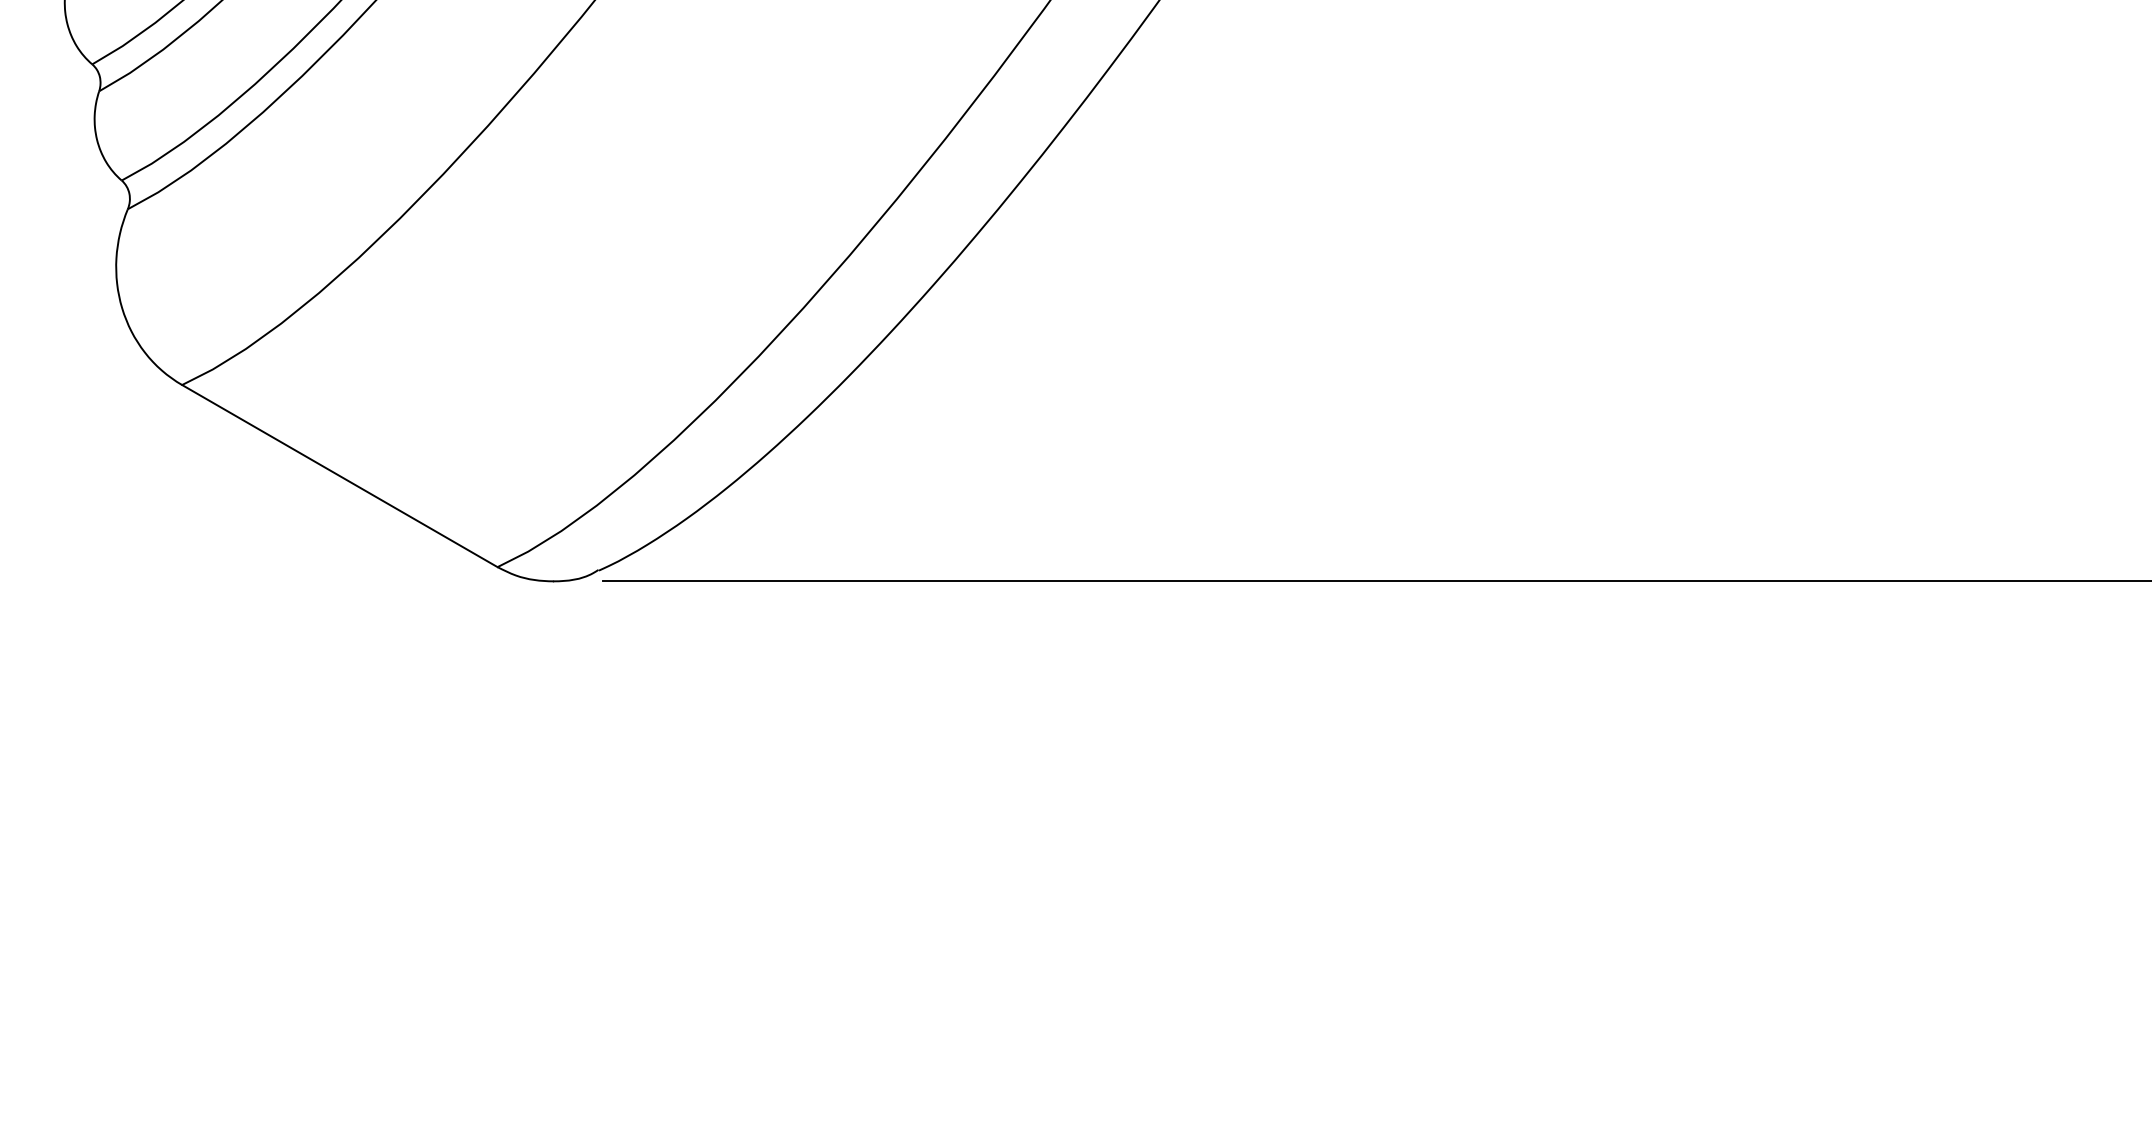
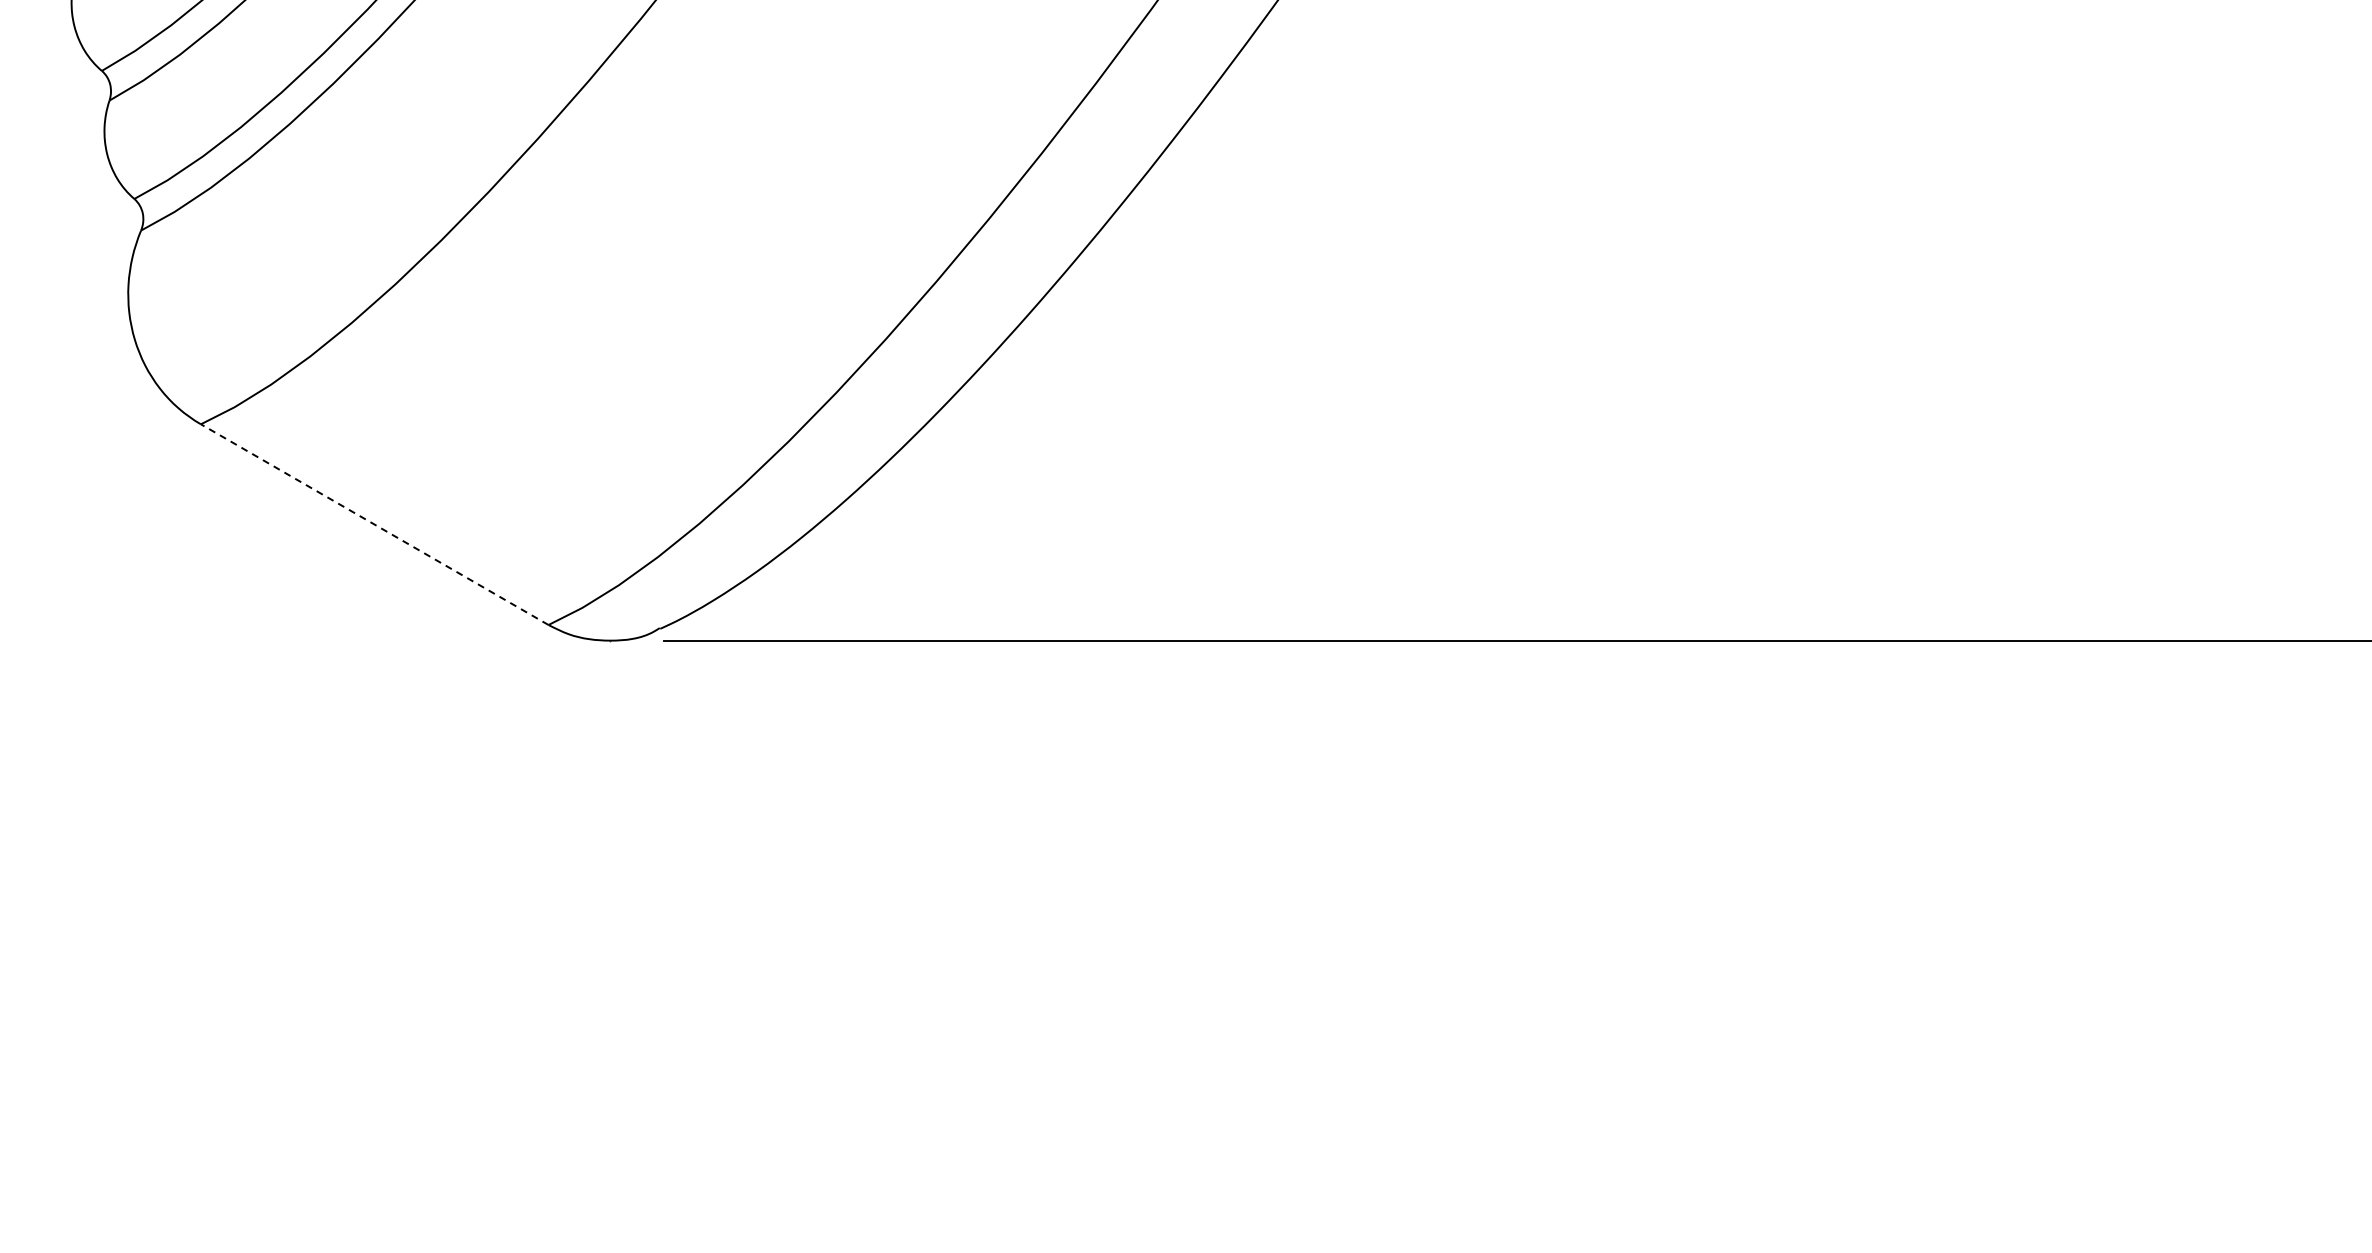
line: (339, 475) -> (374, 524), solid -> dashed

